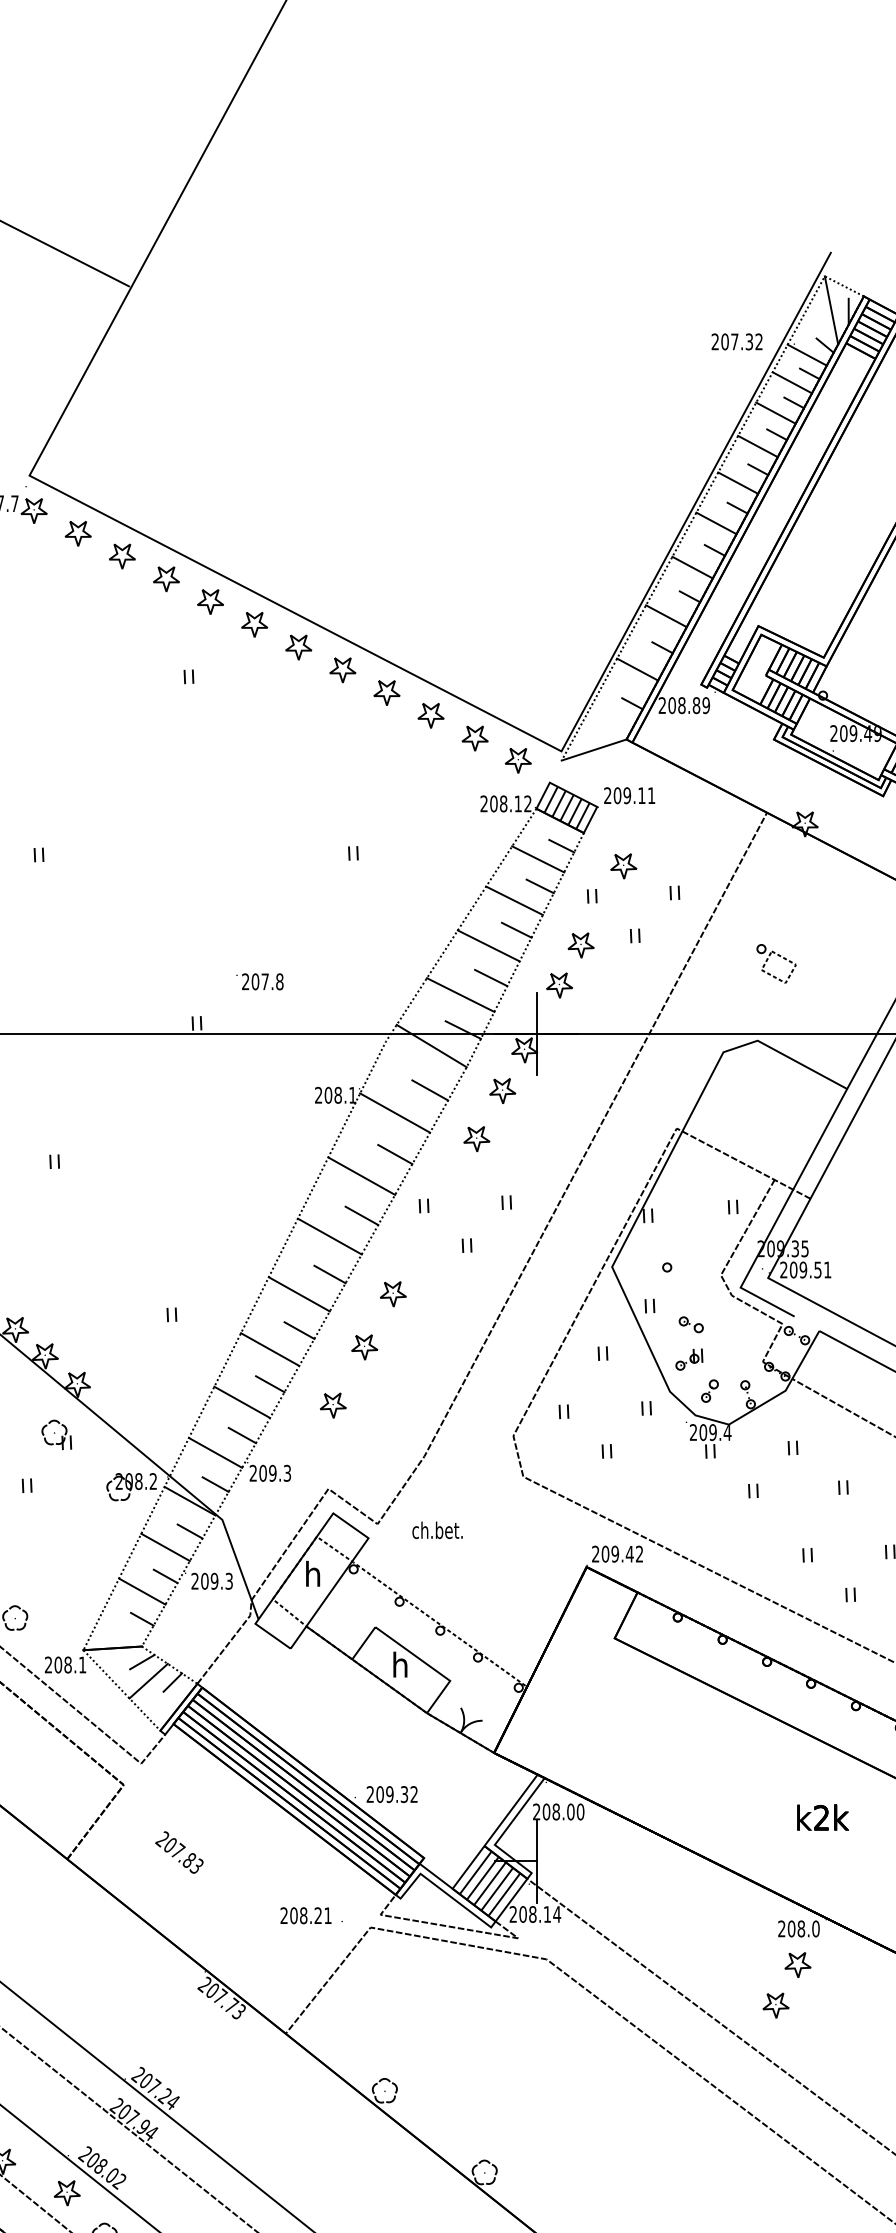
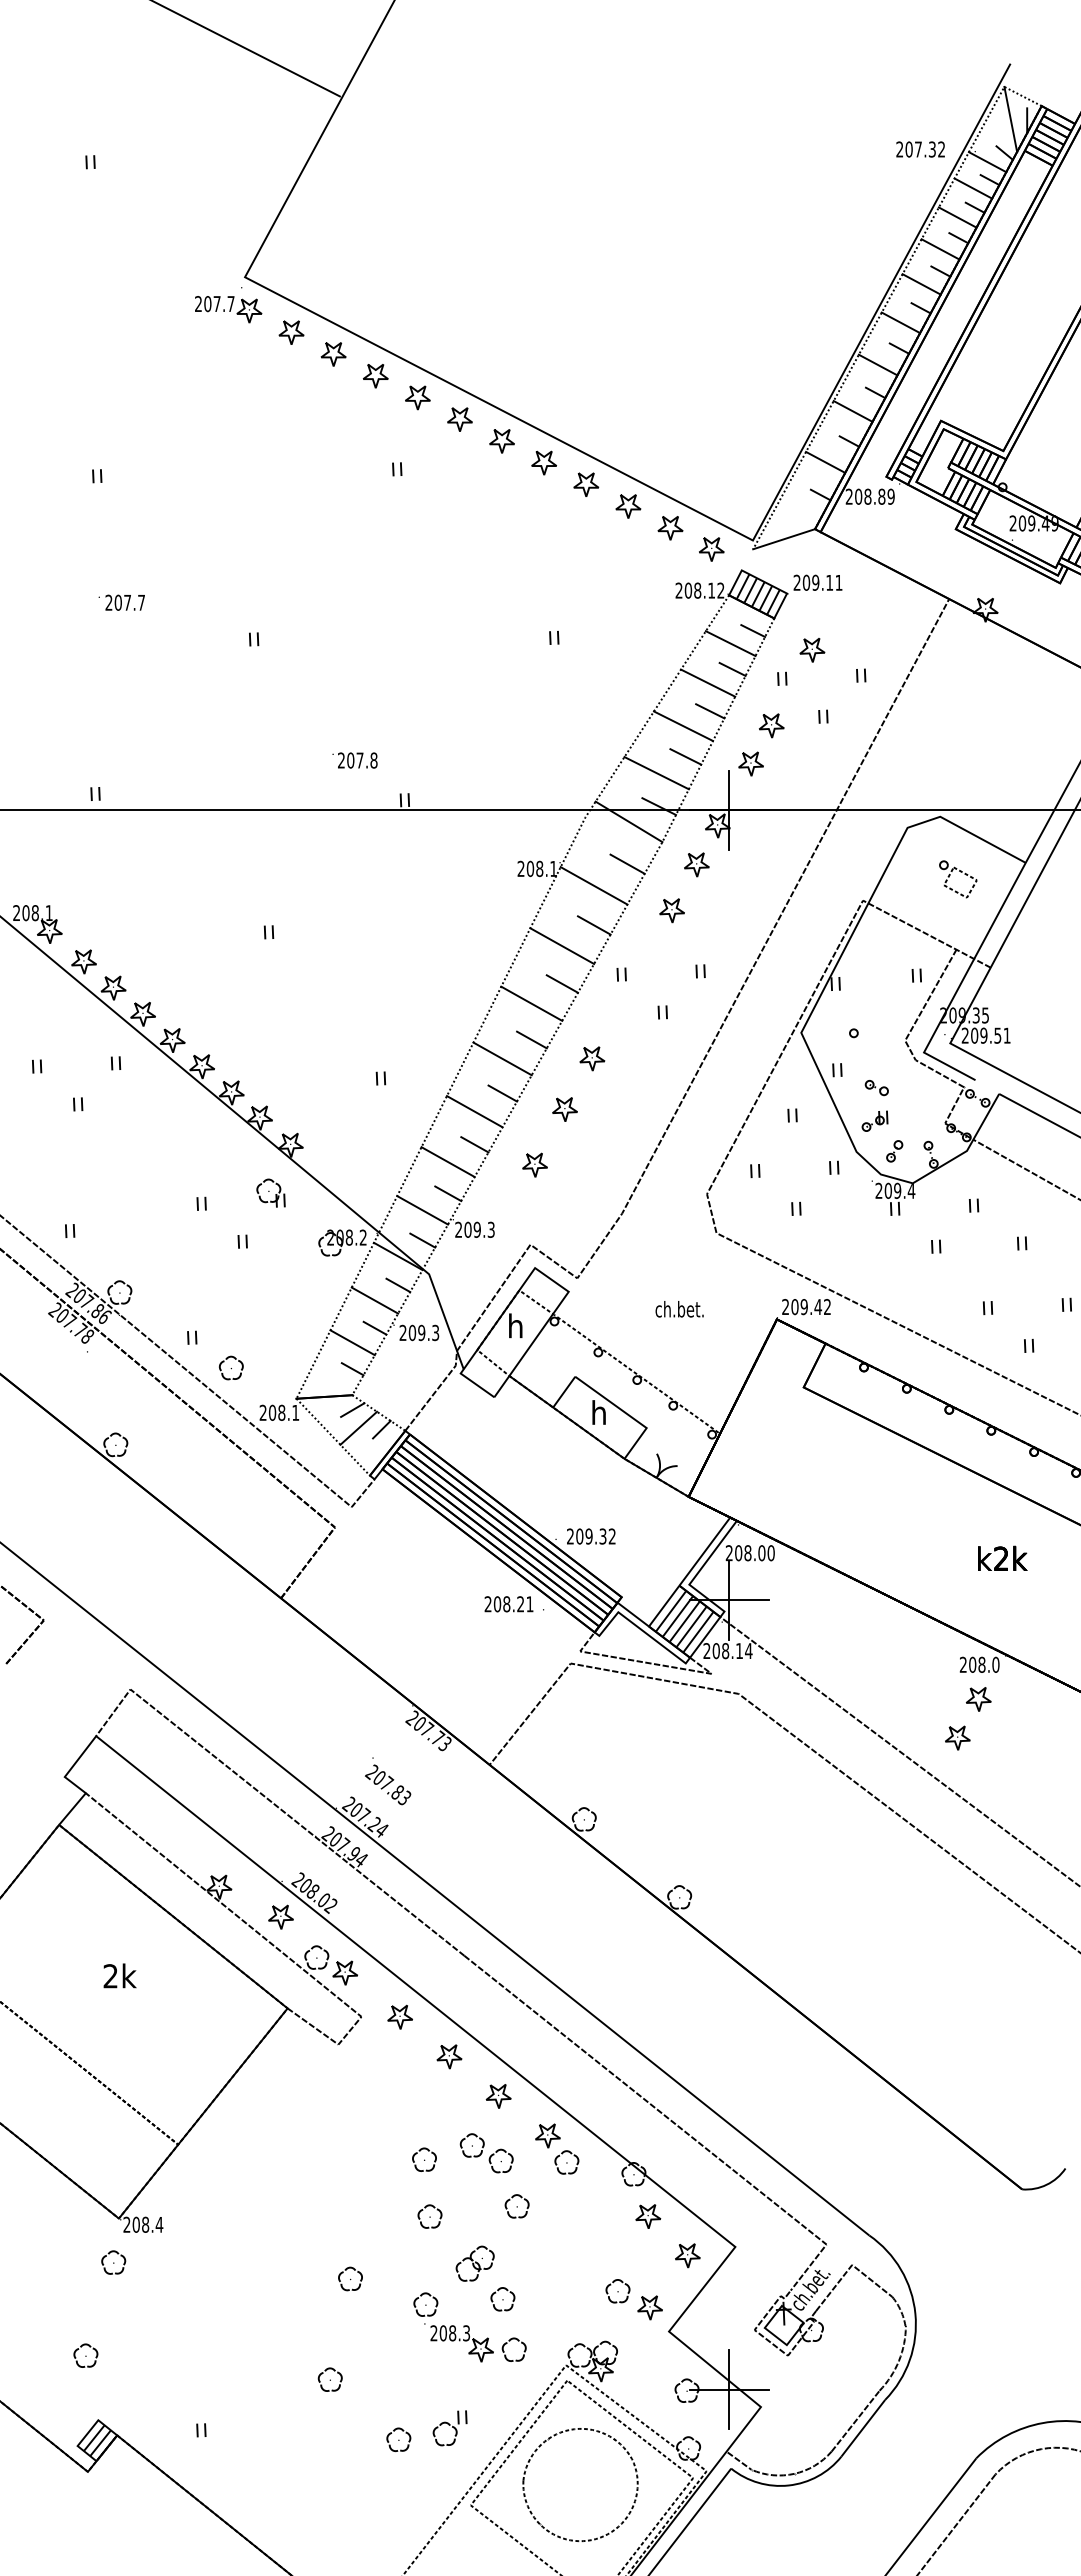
part: (778, 956) -> (960, 872), moved
text: (259, 981) -> (354, 760), moved
text: (437, 1530) -> (679, 1309), moved
text: (179, 1848) -> (388, 1781), moved
line: (556, 1861) -> (748, 1600), added
text: (311, 1915) -> (514, 1604), moved

